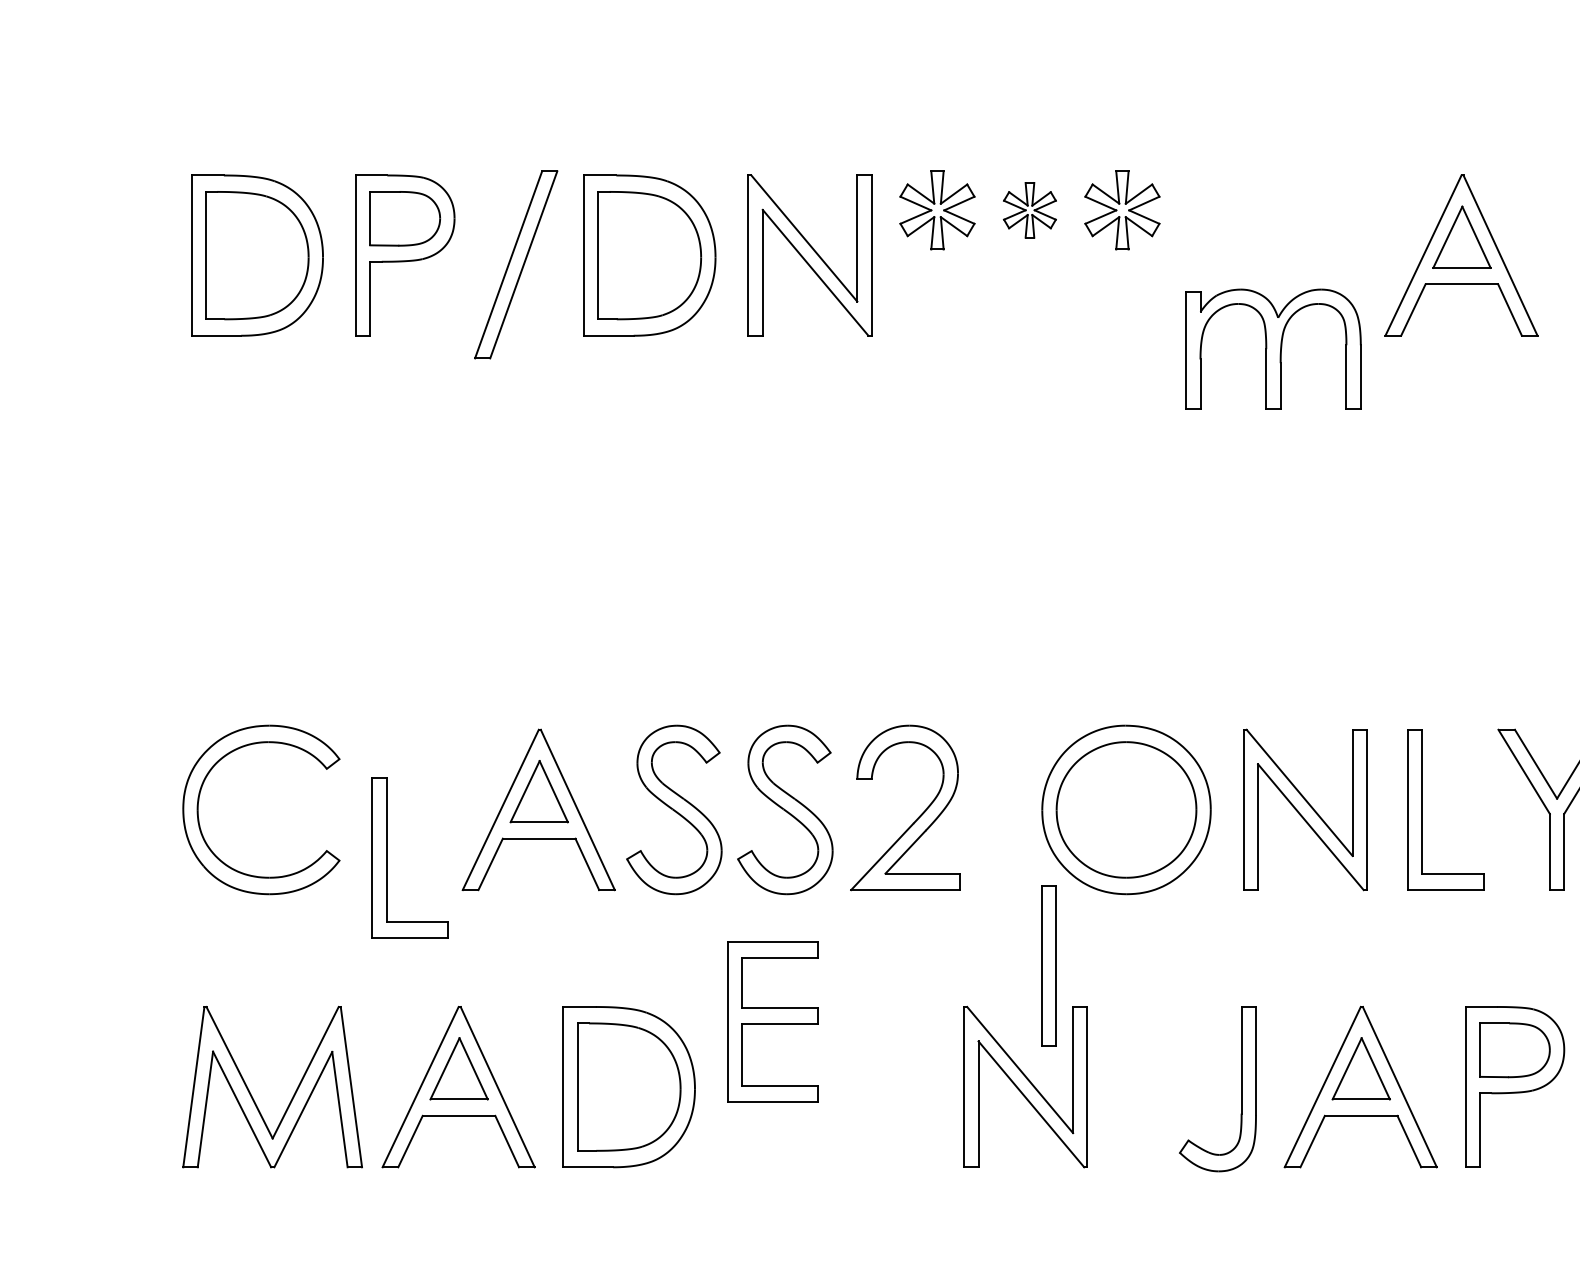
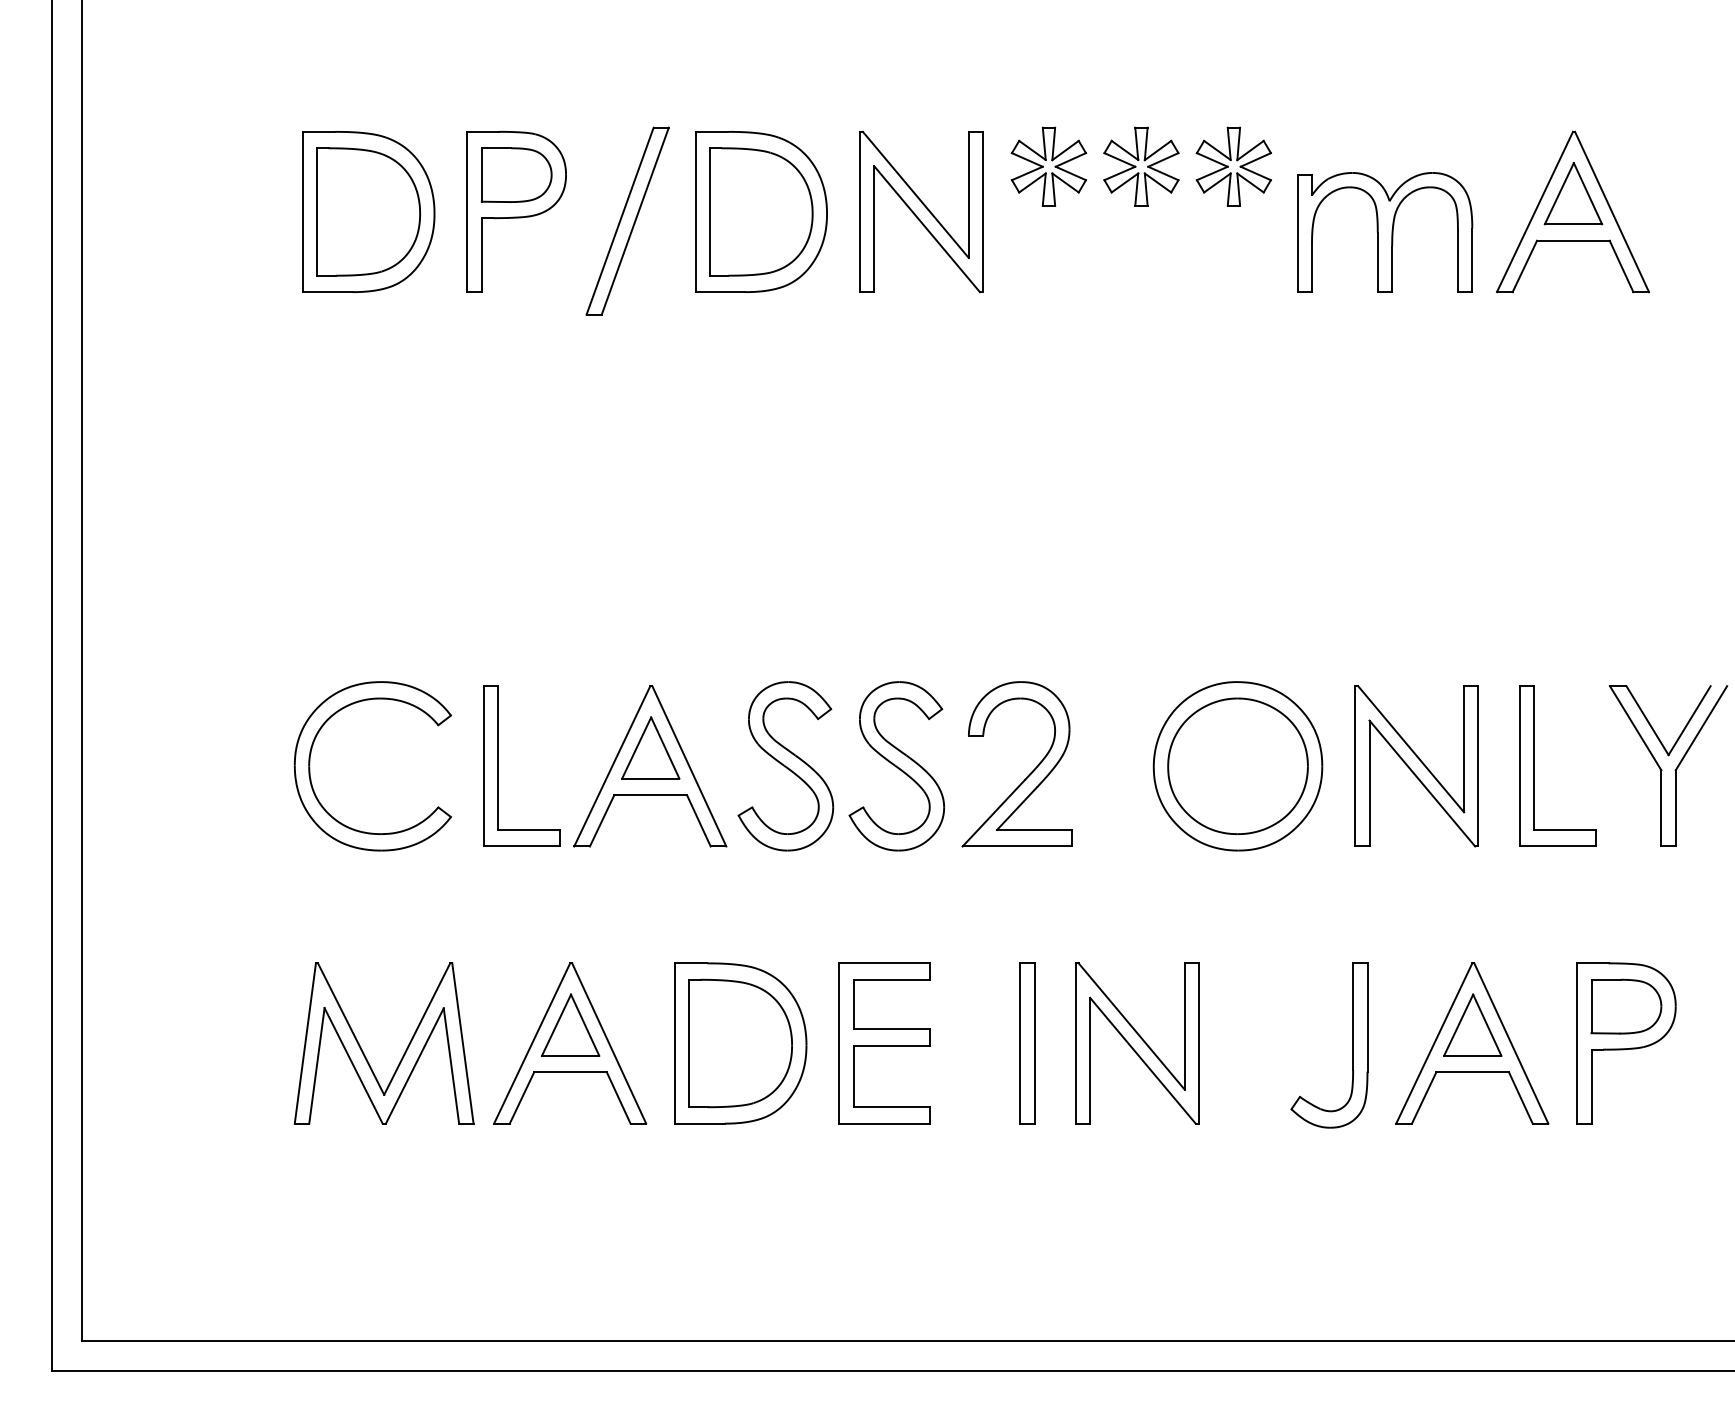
part: (1030, 210) -> (1141, 166), size x1.43
part: (1274, 349) -> (1385, 232), moved
part: (387, 857) -> (498, 765), moved
part: (1049, 966) -> (1027, 1043), moved
part: (773, 1022) -> (884, 1043), moved

